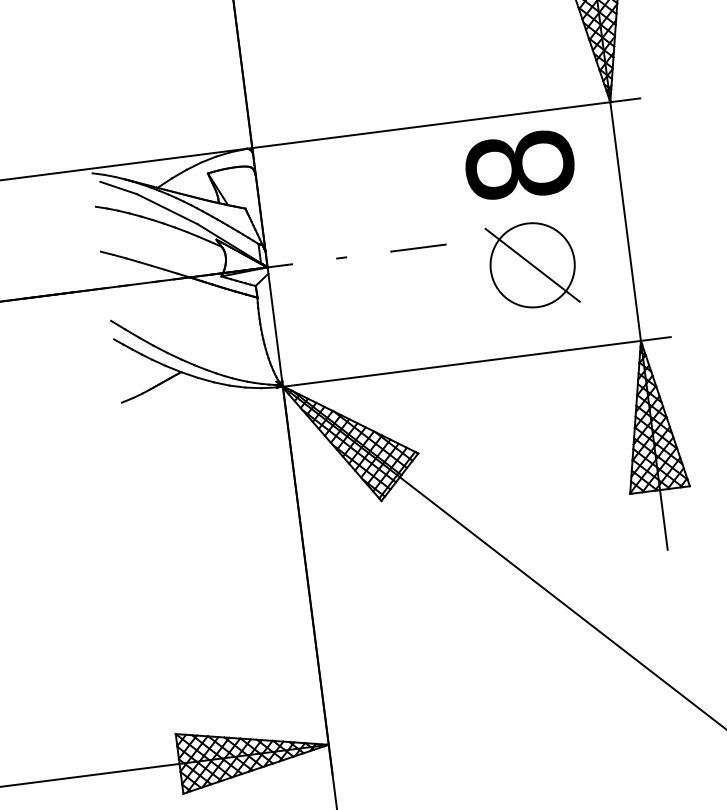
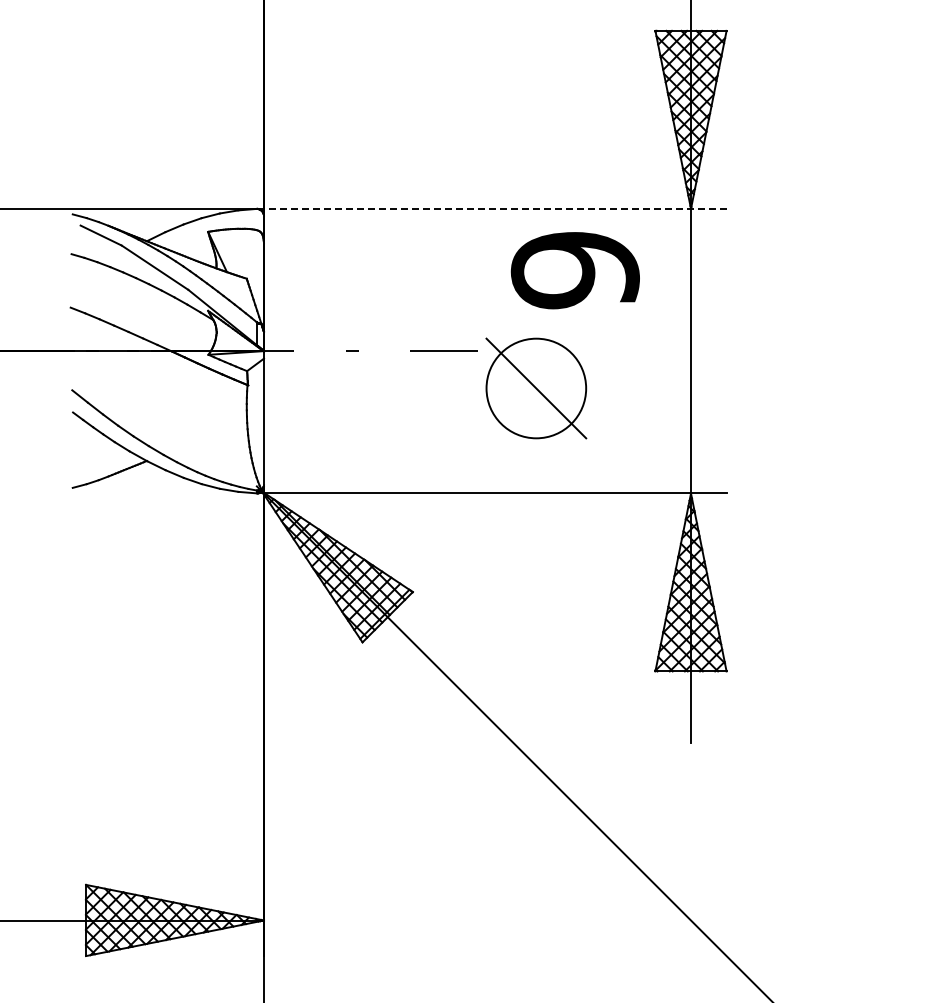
line: (443, 123) -> (491, 208), solid -> dashed
text: (519, 166) -> (574, 270), 8 -> 9
part: (532, 265) -> (536, 388), moved

